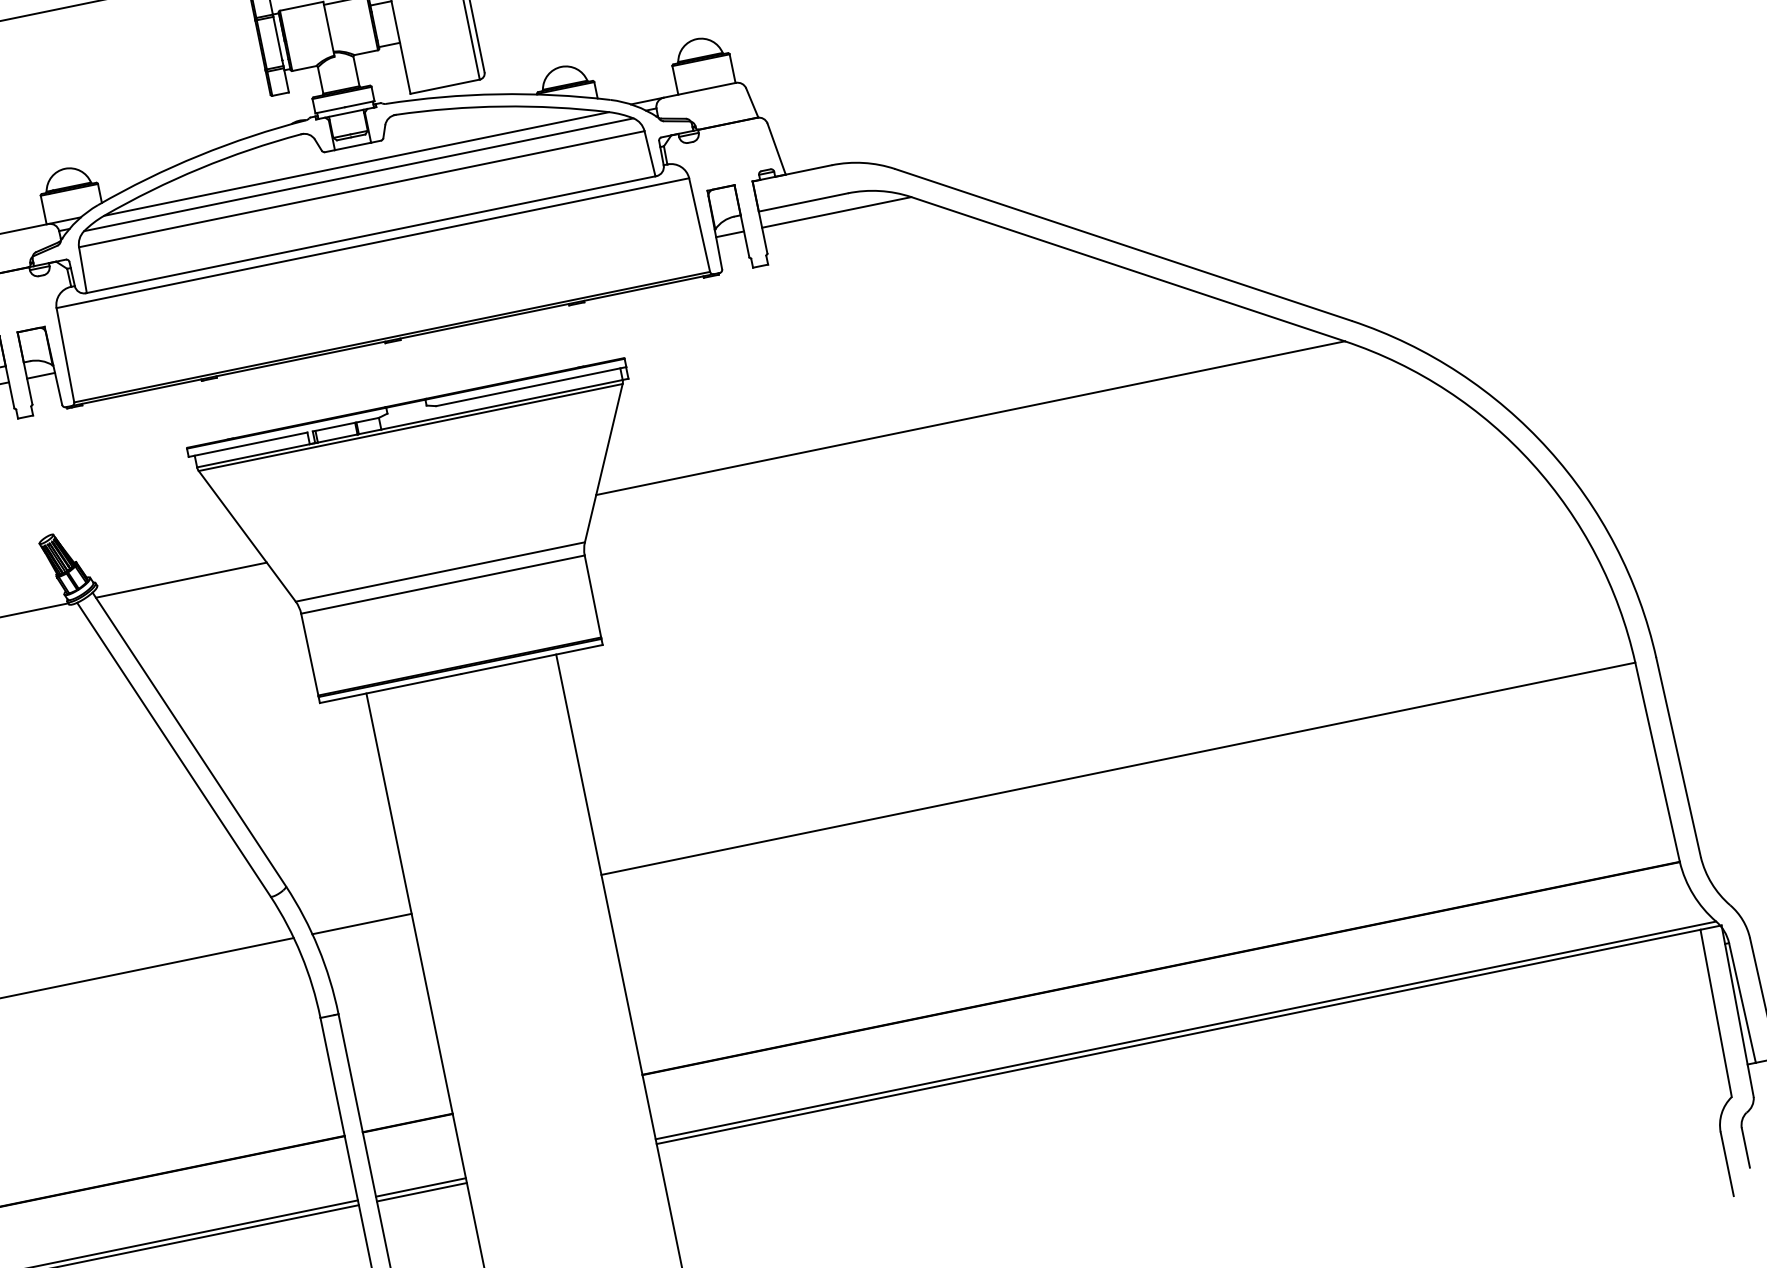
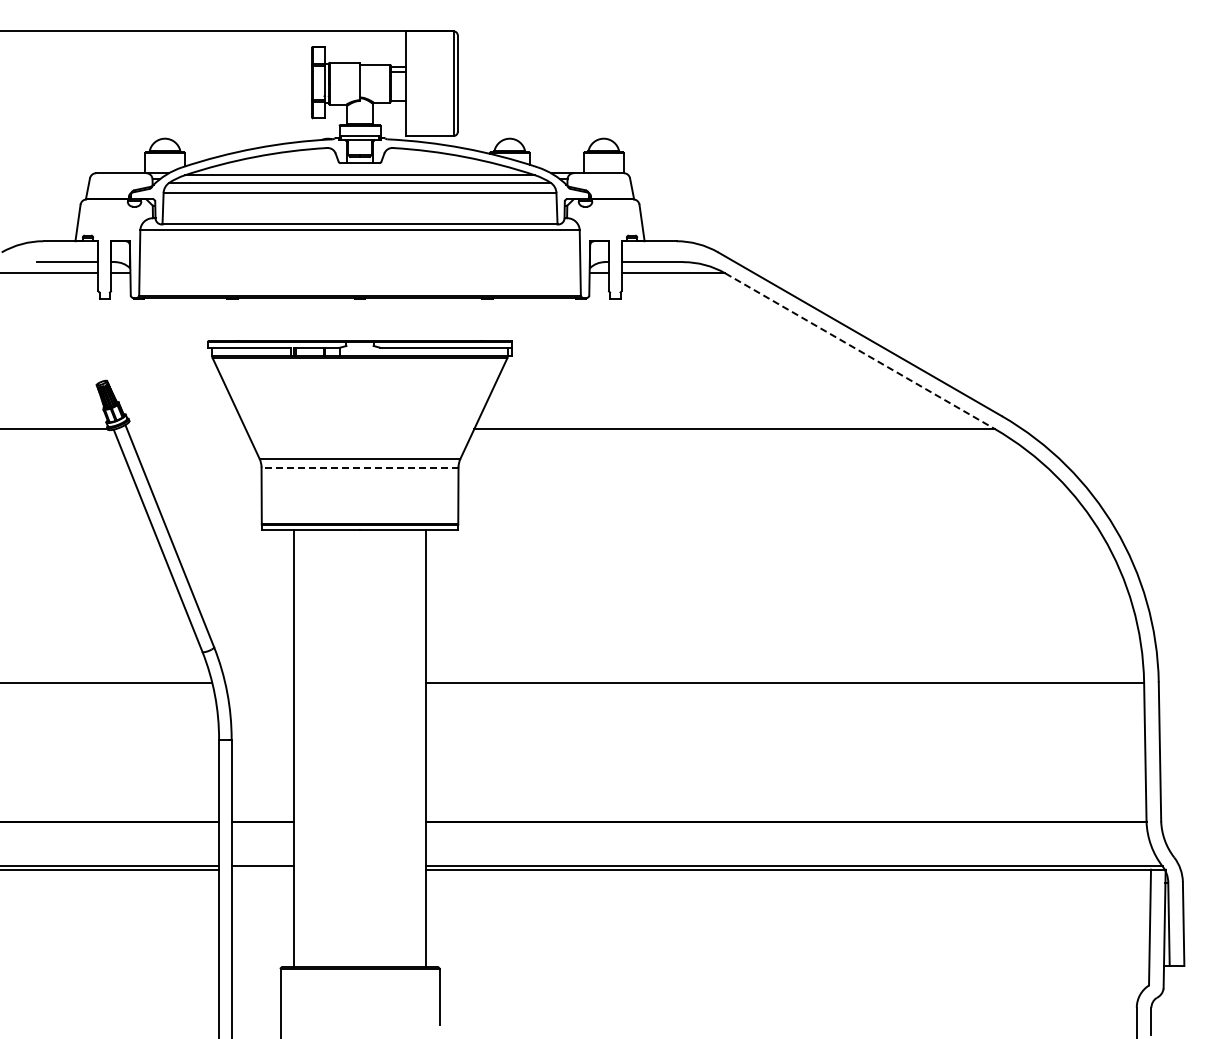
line: (1129, 269) -> (860, 351), solid -> dashed
line: (180, 579) -> (185, 428), removed
line: (442, 584) -> (359, 467), solid -> dashed
line: (361, 923) -> (259, 682), removed
line: (421, 1192) -> (262, 869), removed

